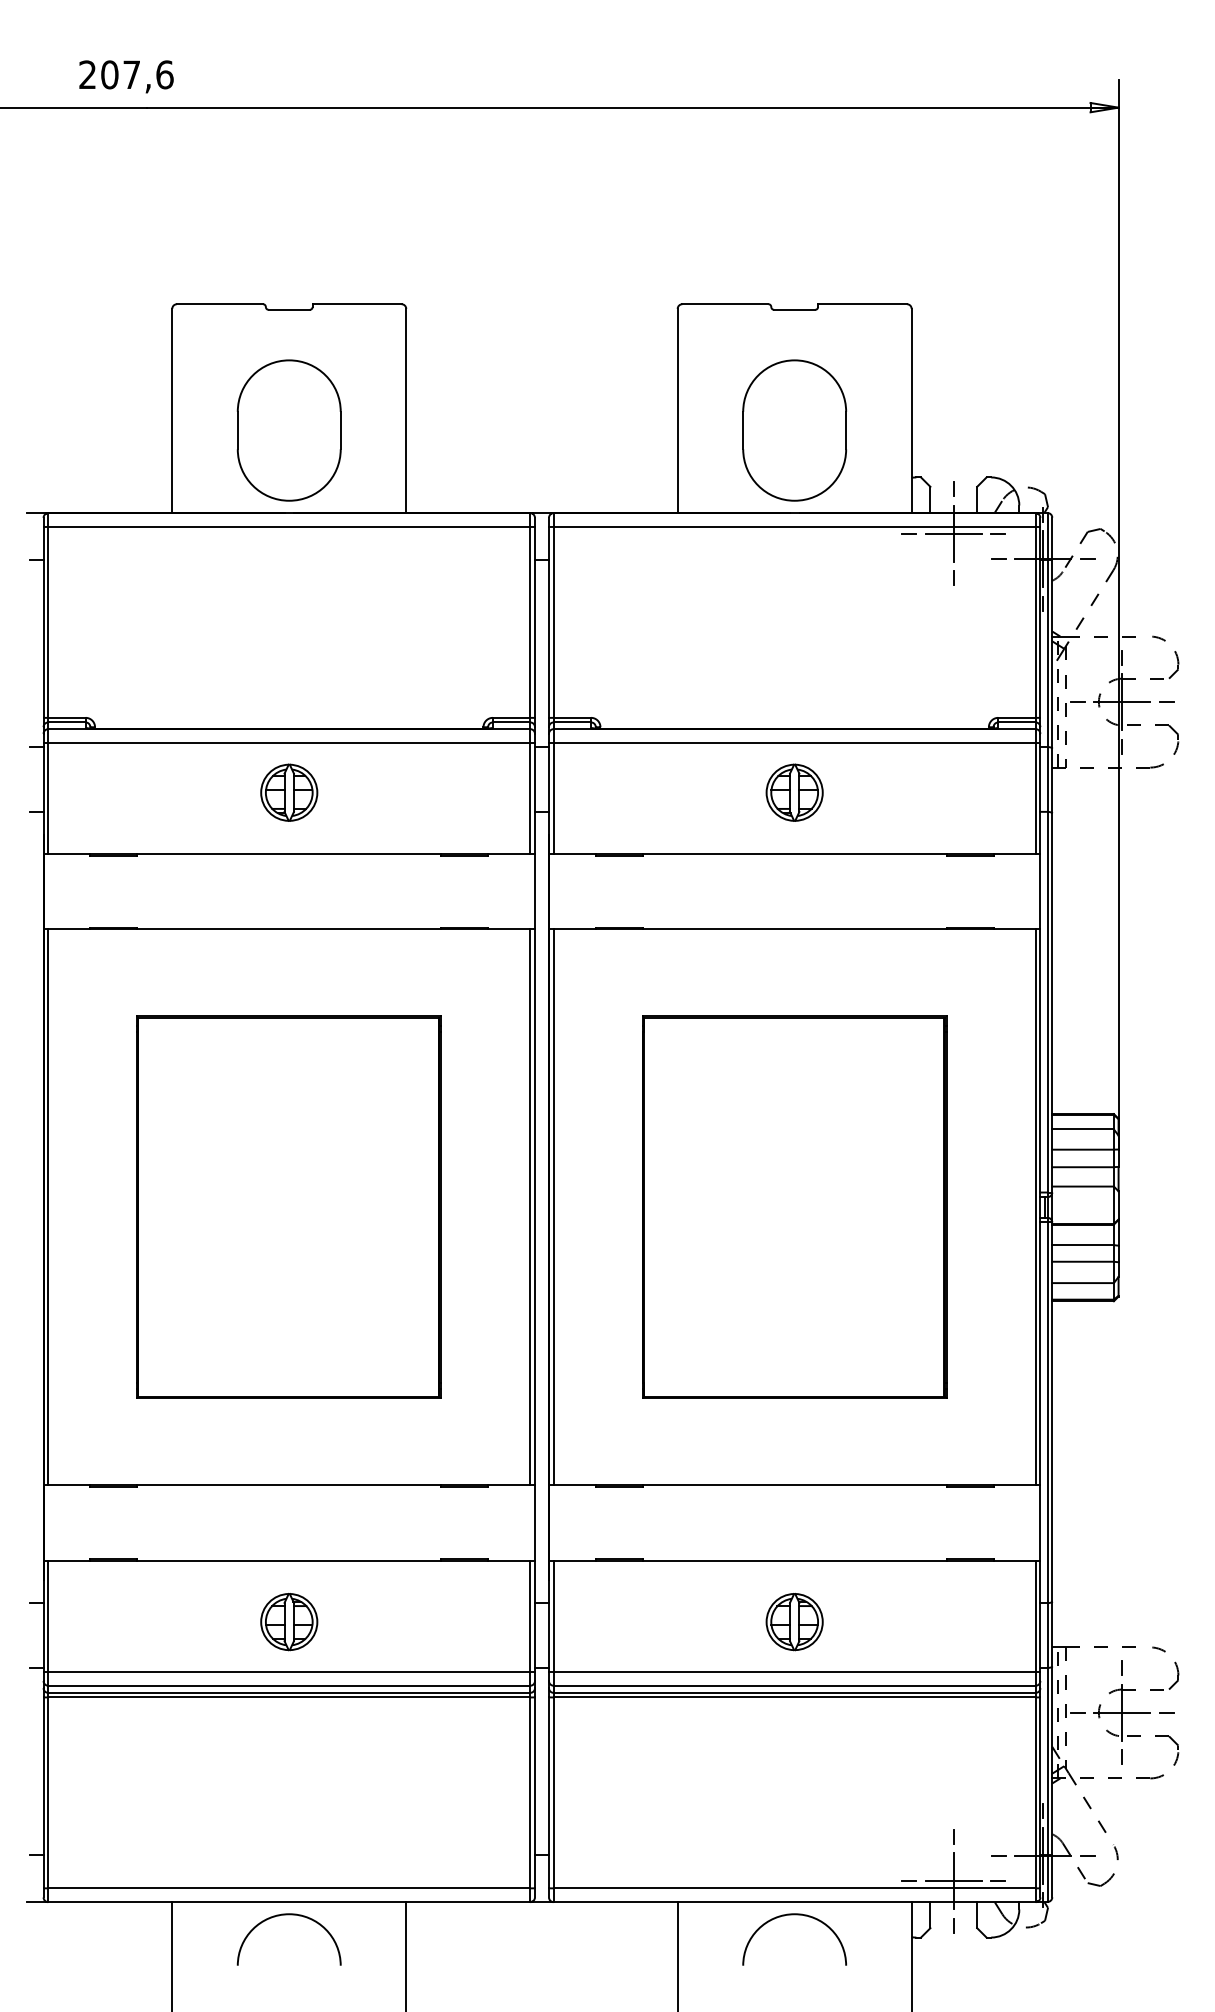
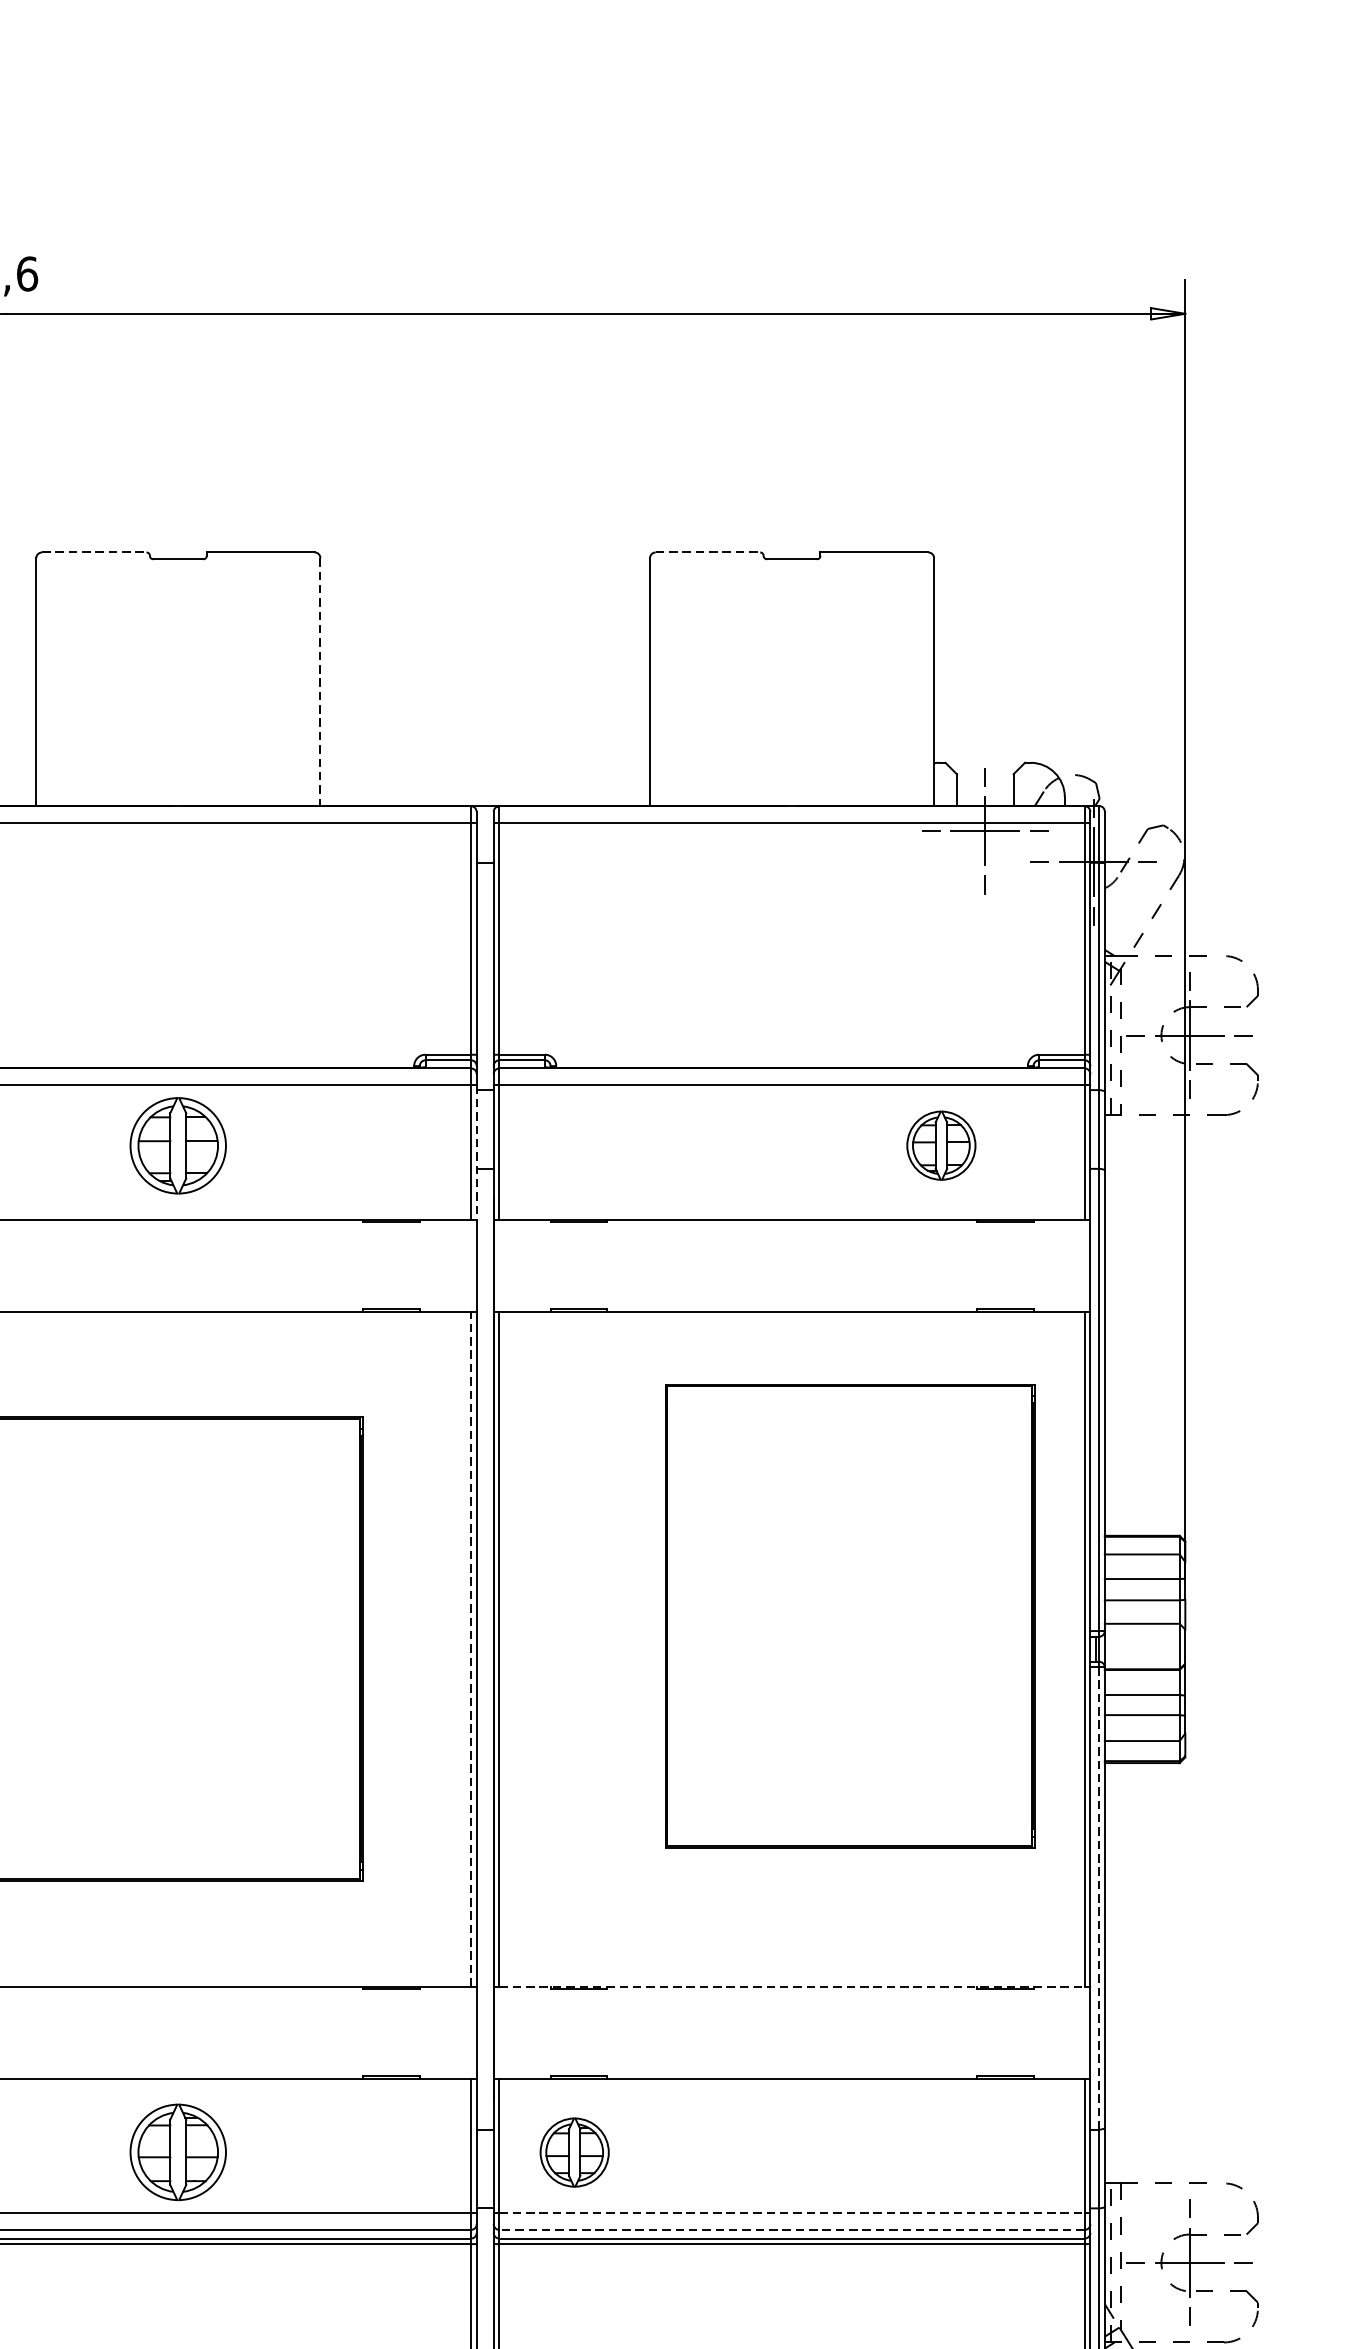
line: (220, 304) -> (94, 552), solid -> dashed
line: (725, 304) -> (708, 552), solid -> dashed
line: (406, 411) -> (320, 682), solid -> dashed
part: (288, 430) -> (177, 705), removed
part: (794, 430) -> (791, 705), removed
part: (289, 792) -> (178, 1145), size x1.4
part: (794, 792) -> (941, 1145), moved
line: (534, 798) -> (476, 1152), solid -> dashed
part: (794, 1206) -> (850, 1615), moved
line: (530, 1207) -> (471, 1649), solid -> dashed
line: (1047, 1412) -> (1099, 1898), solid -> dashed
line: (795, 1485) -> (793, 1986), solid -> dashed
part: (289, 1622) -> (178, 2153), size x1.4
part: (794, 1622) -> (574, 2153), moved
line: (795, 1671) -> (793, 2212), solid -> dashed
line: (794, 1685) -> (791, 2229), solid -> dashed

